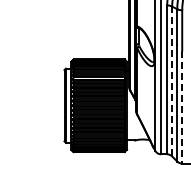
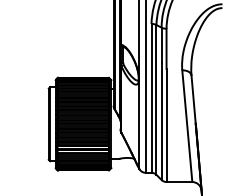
line: (172, 81) -> (156, 99), dashed -> solid
line: (182, 107) -> (166, 125), dashed -> solid

